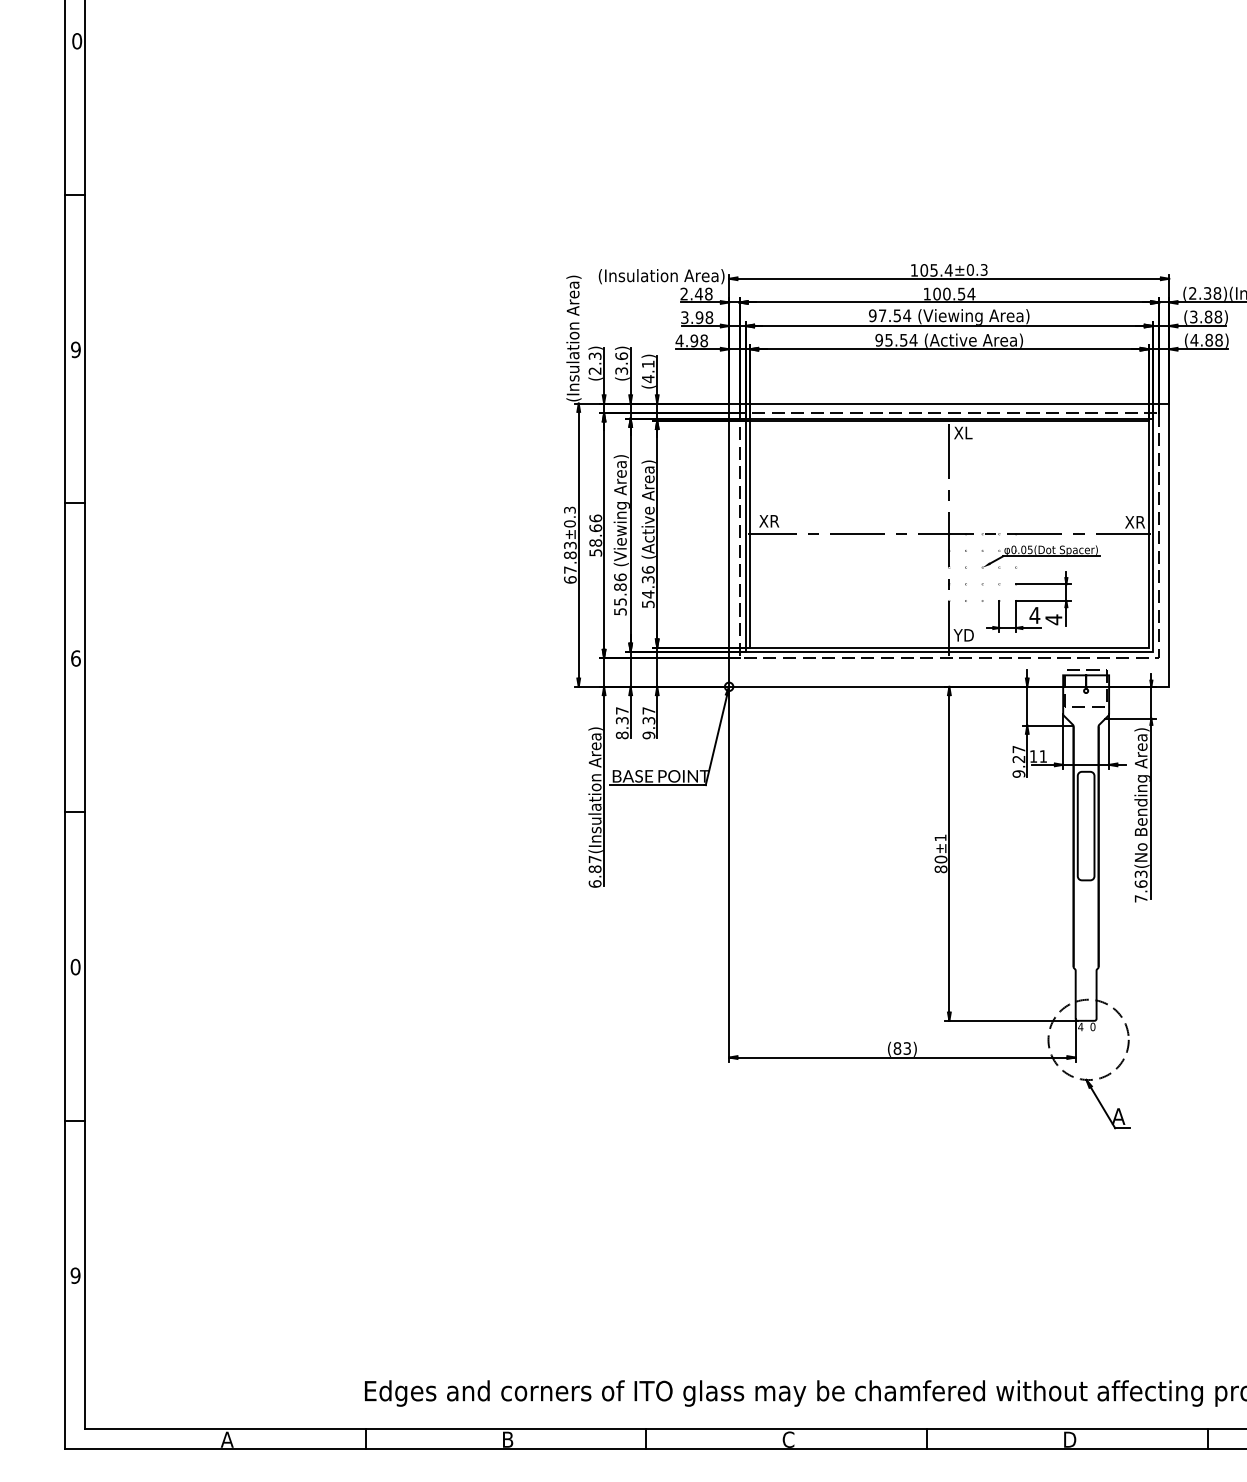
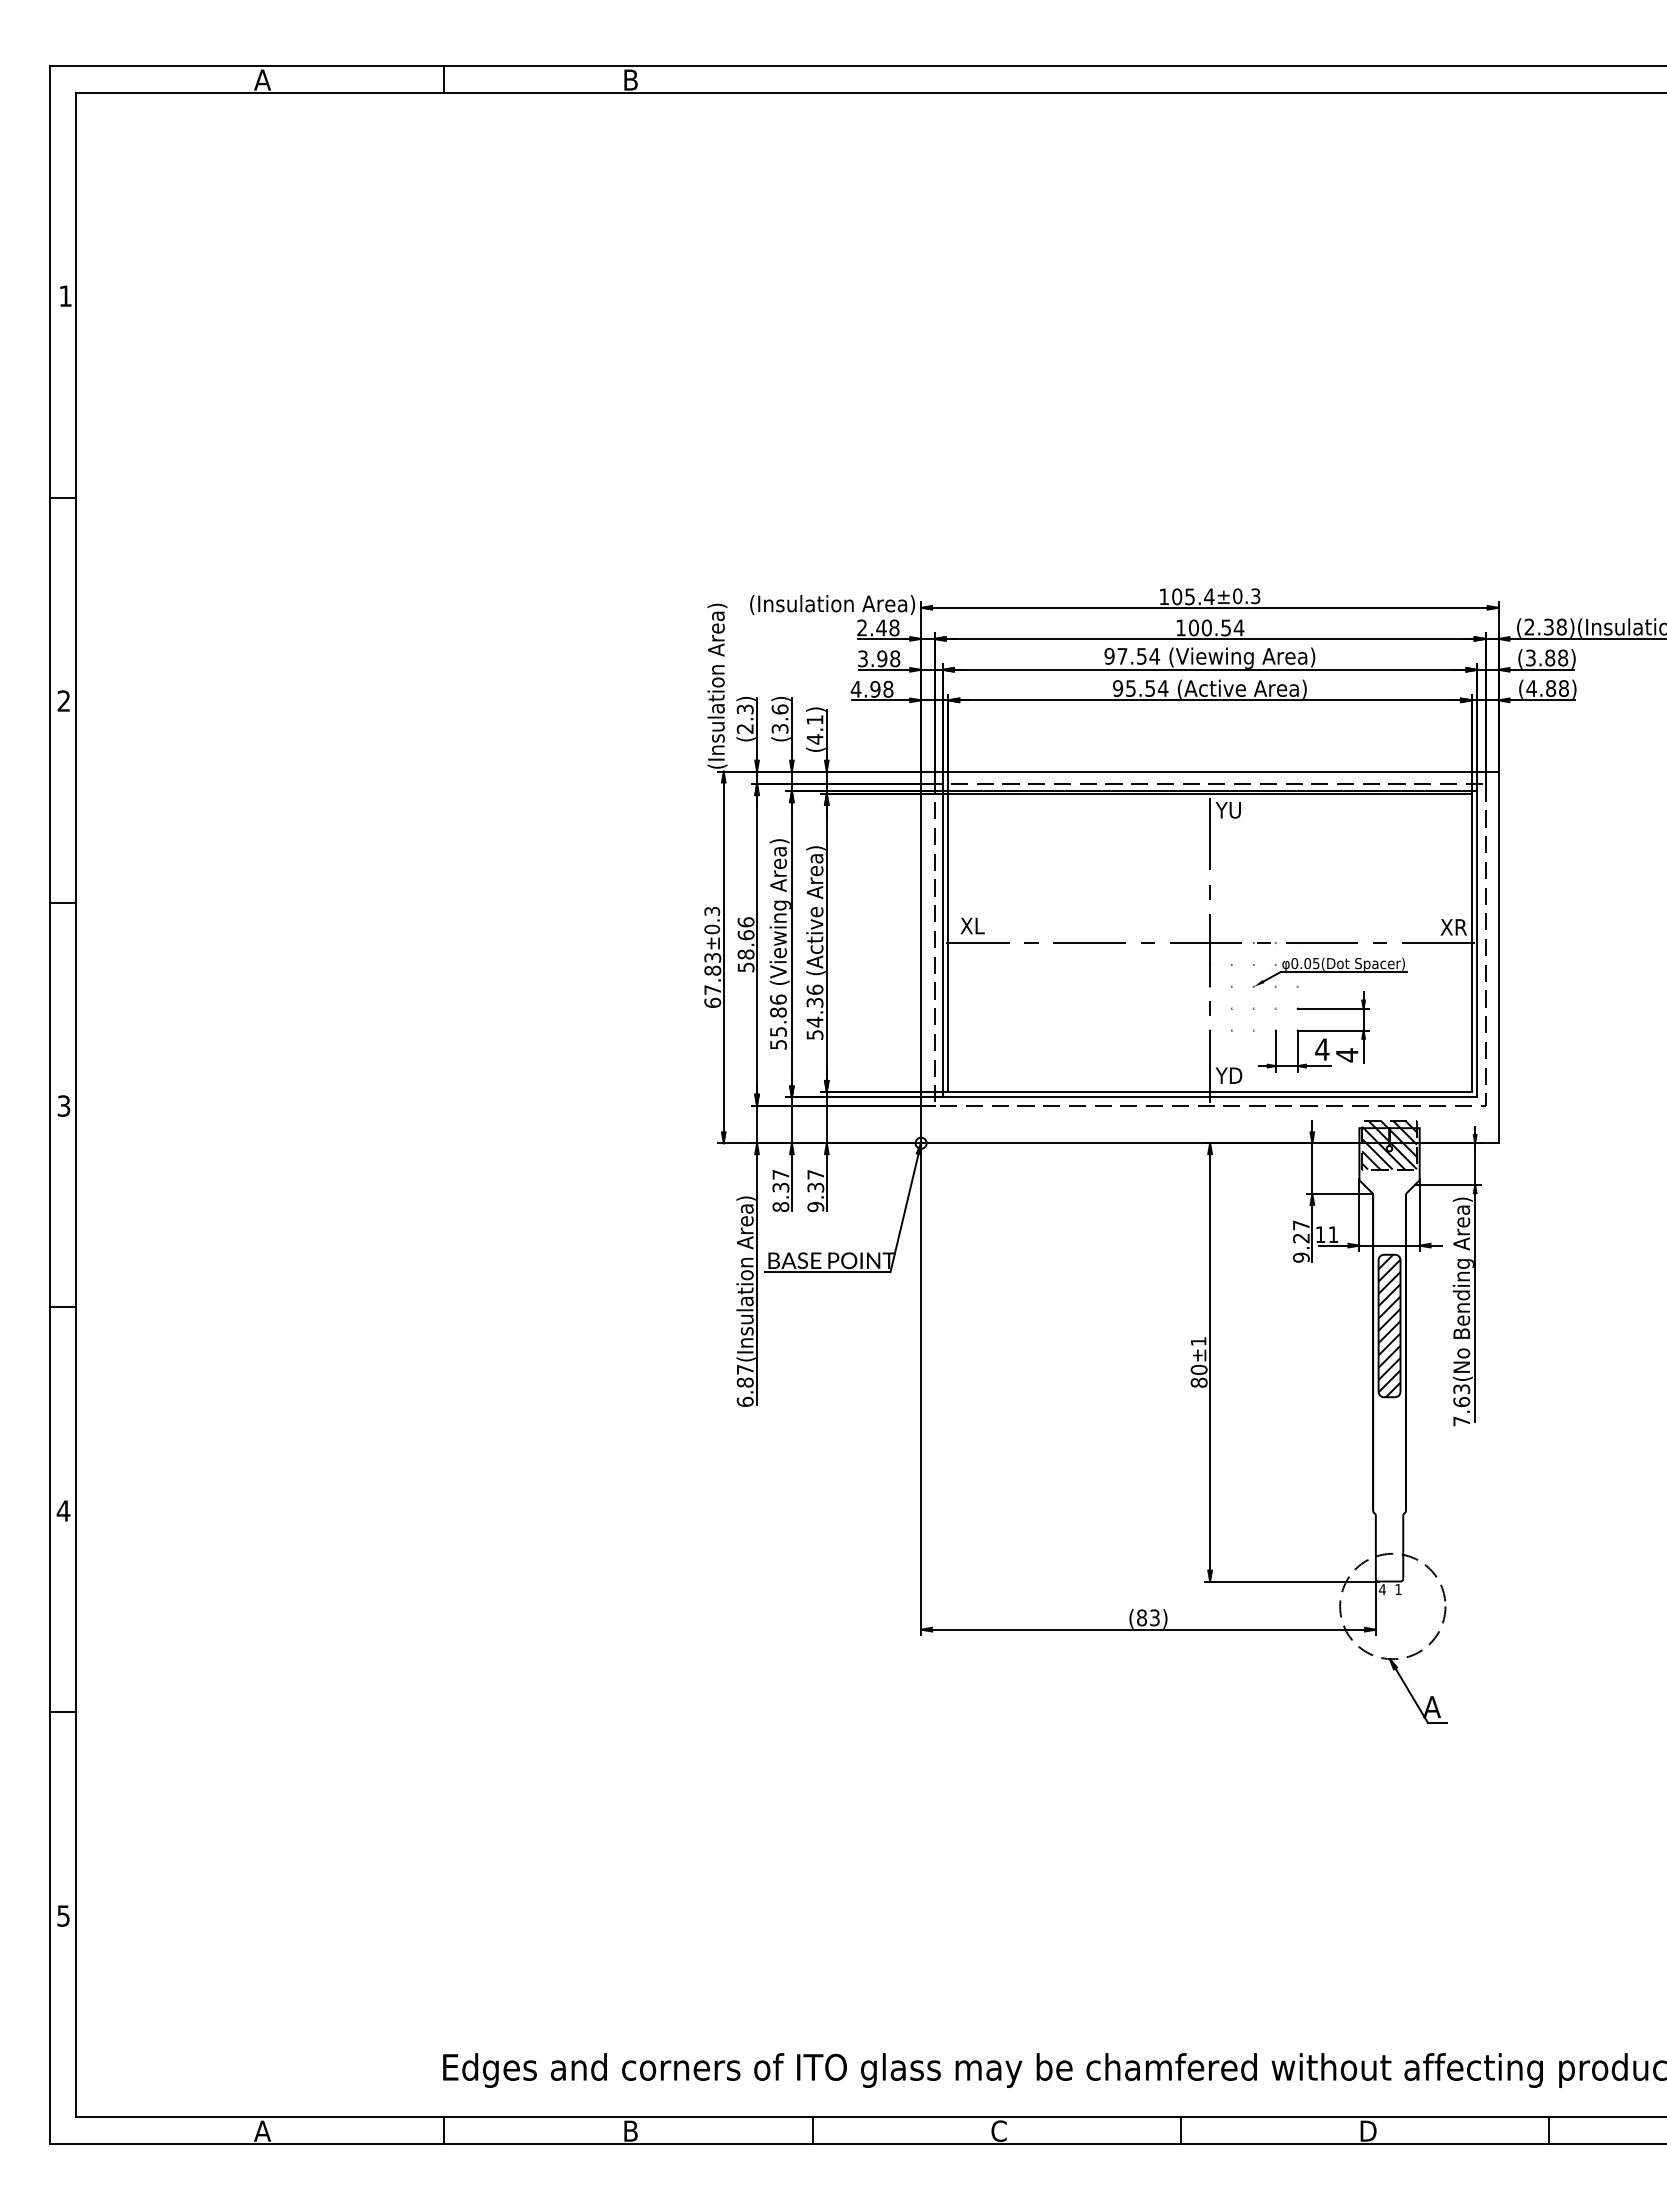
text: (77, 40) -> (65, 295), 0 -> 1
text: (75, 349) -> (63, 700), 9 -> 2
text: (962, 433) -> (1227, 810), XL -> YU
text: (775, 520) -> (981, 925), XR -> XL
text: (75, 658) -> (63, 1105), 6 -> 3
hatch: (1086, 687) -> (1389, 1144), added
hatch: (1086, 825) -> (1389, 1325), added
text: (75, 966) -> (63, 1510), 0 -> 4
text: (1092, 1026) -> (1398, 1589), 0 -> 1
text: (75, 1275) -> (63, 1915), 9 -> 5

